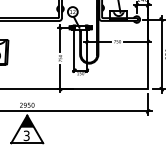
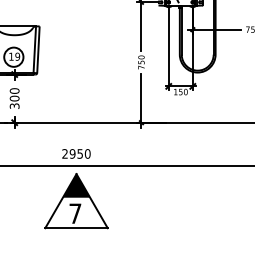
text: (26, 135) -> (74, 213), 3 -> 7

